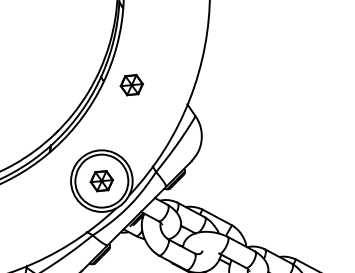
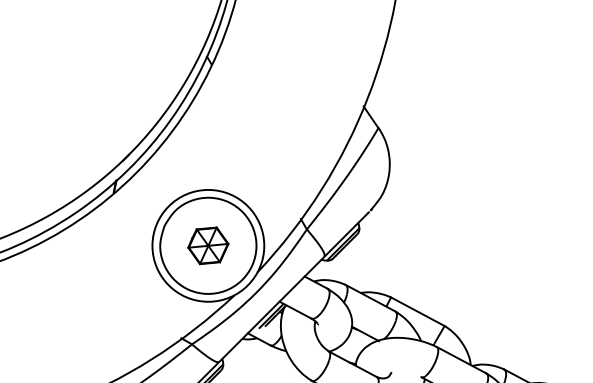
part: (131, 85) -> (262, 72), removed

